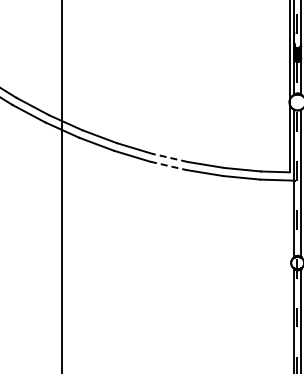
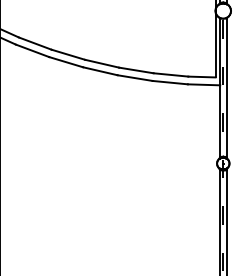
line: (169, 157) -> (101, 63), dashed -> solid
line: (168, 165) -> (100, 70), dashed -> solid

